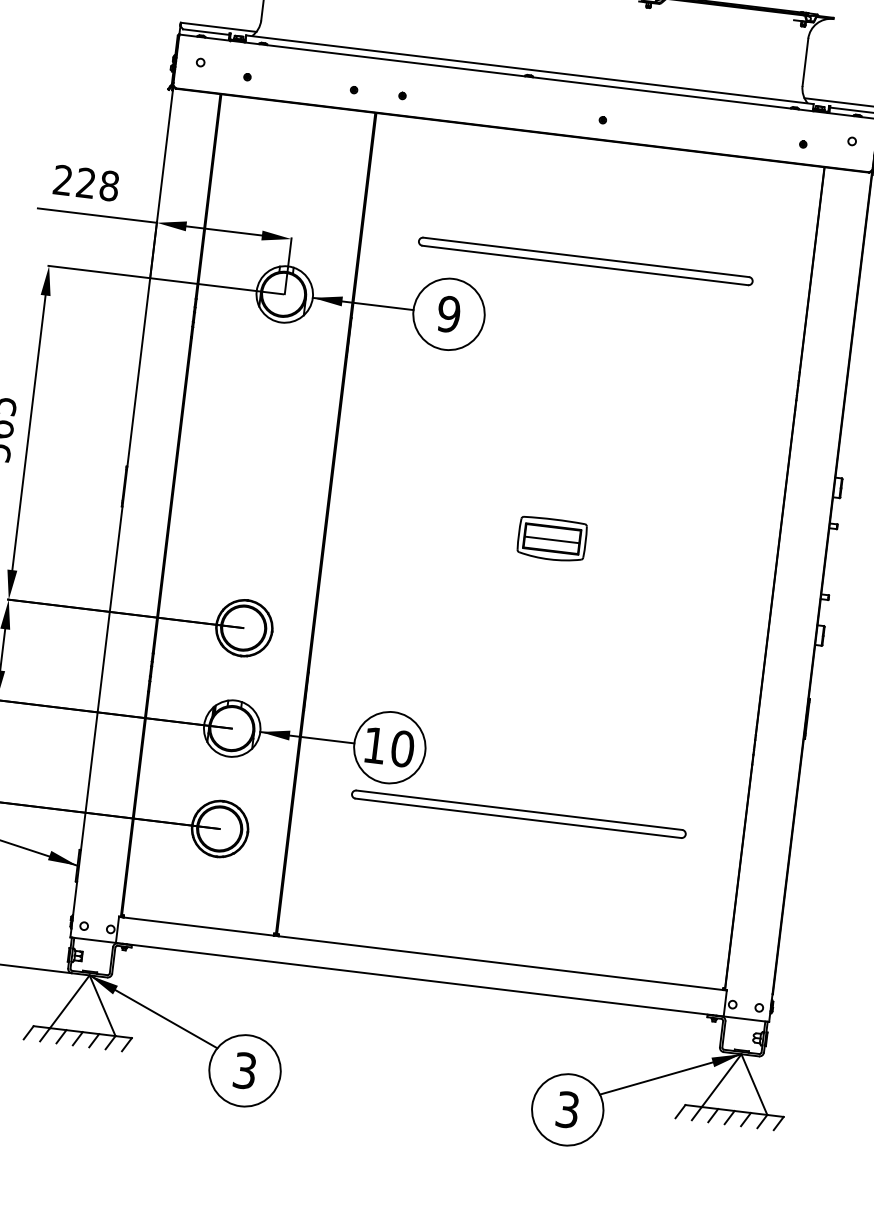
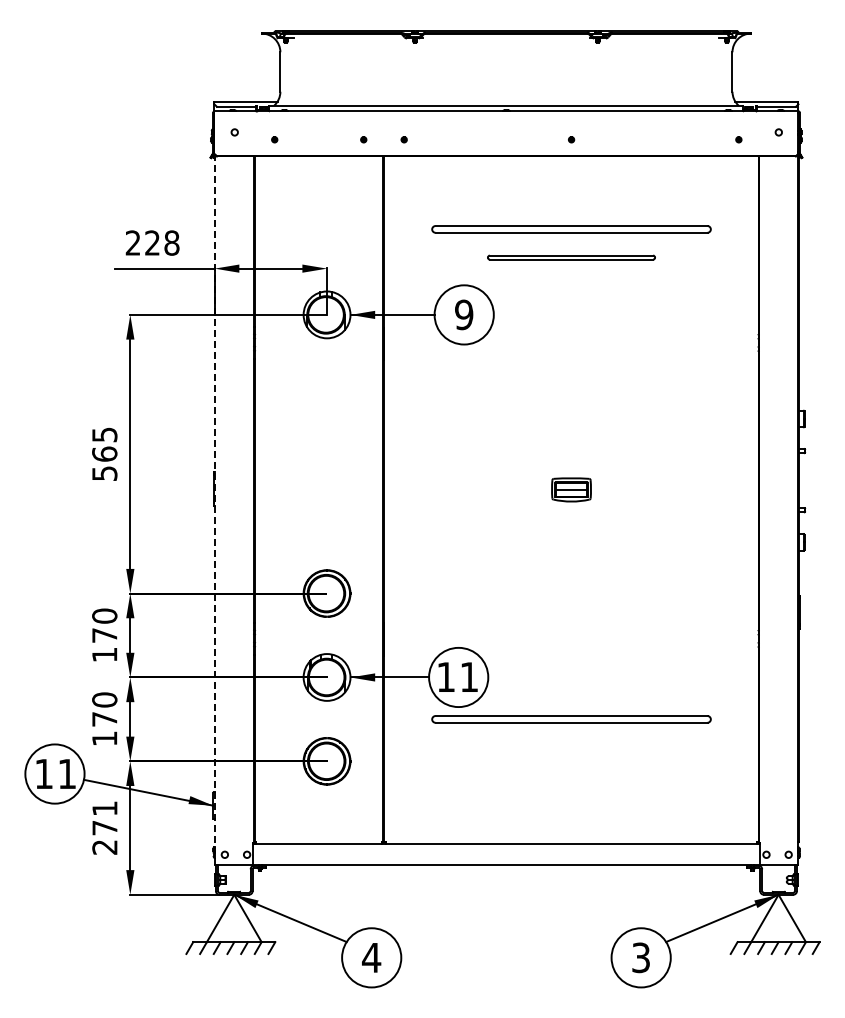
part: (589, 227) -> (571, 229), added
part: (585, 261) -> (571, 257), size x0.6
line: (121, 511) -> (214, 509), solid -> dashed
part: (552, 538) -> (571, 489), size x0.7
text: (402, 749) -> (469, 677), 10 -> 11
text: (244, 1070) -> (371, 957), 3 -> 4

